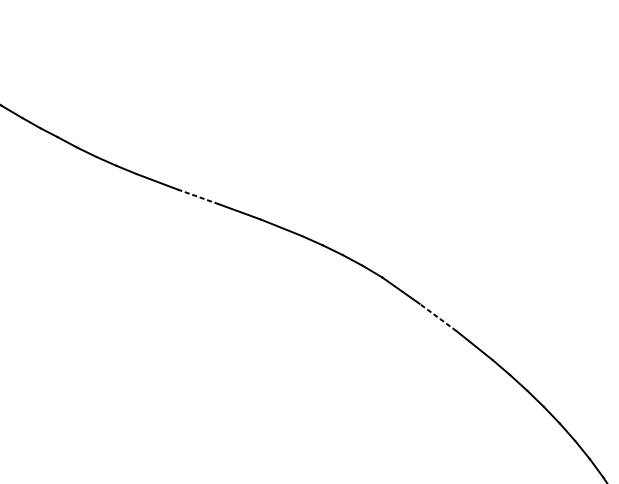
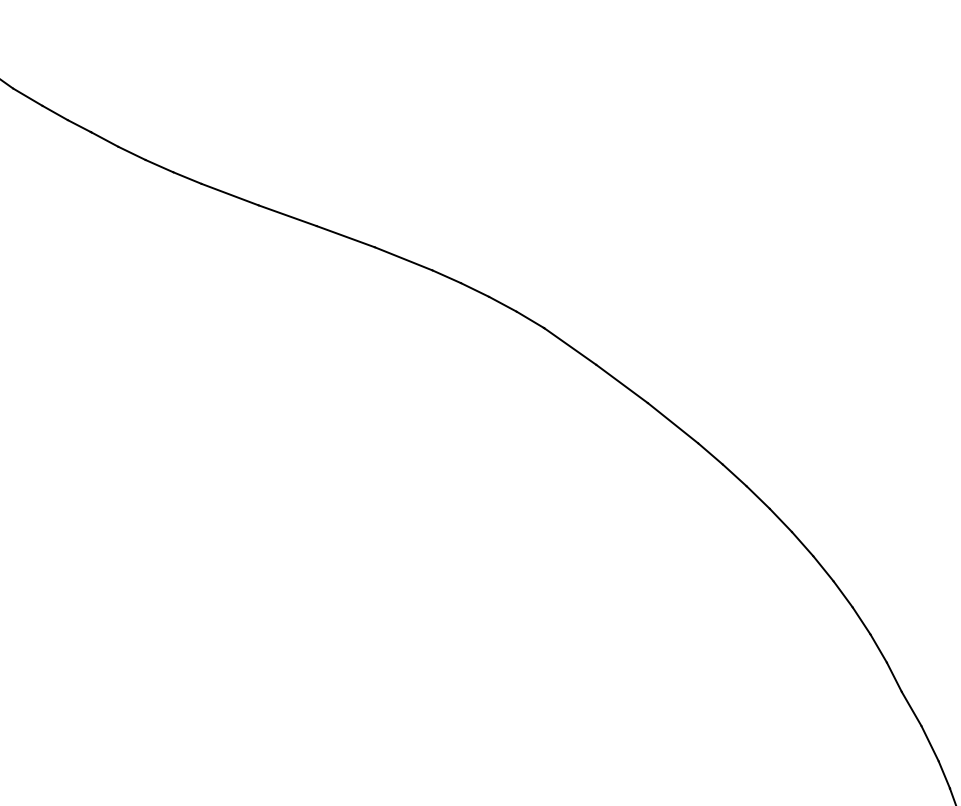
line: (198, 196) -> (287, 215), dashed -> solid
line: (437, 317) -> (621, 383), dashed -> solid

